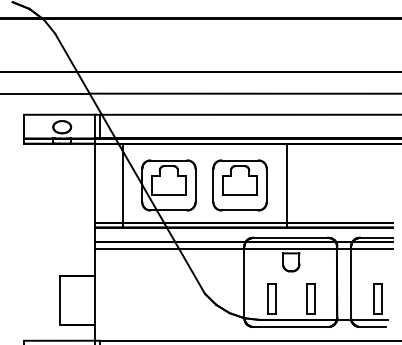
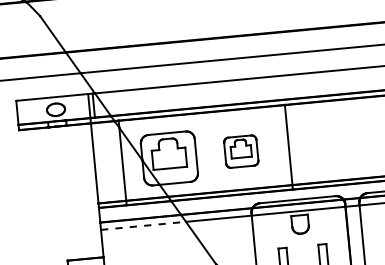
part: (239, 185) -> (240, 151), size x0.6
line: (137, 249) -> (143, 226), solid -> dashed

